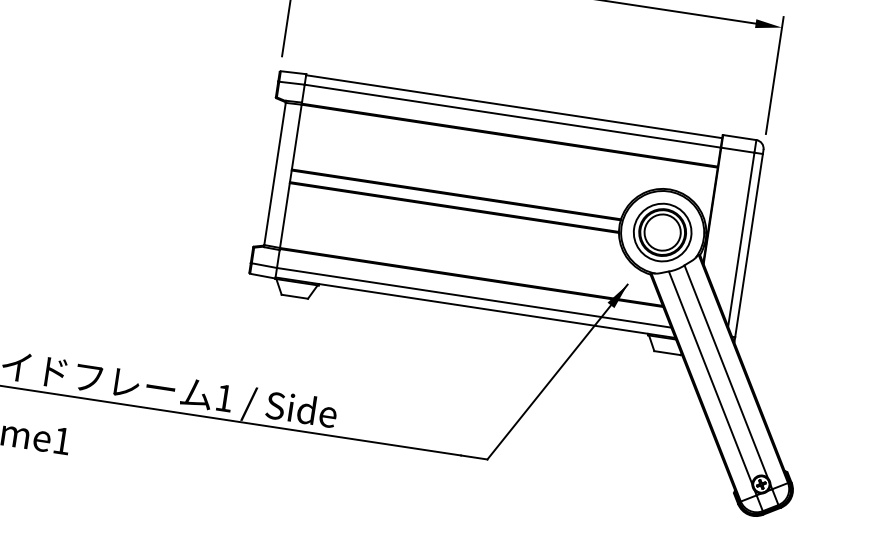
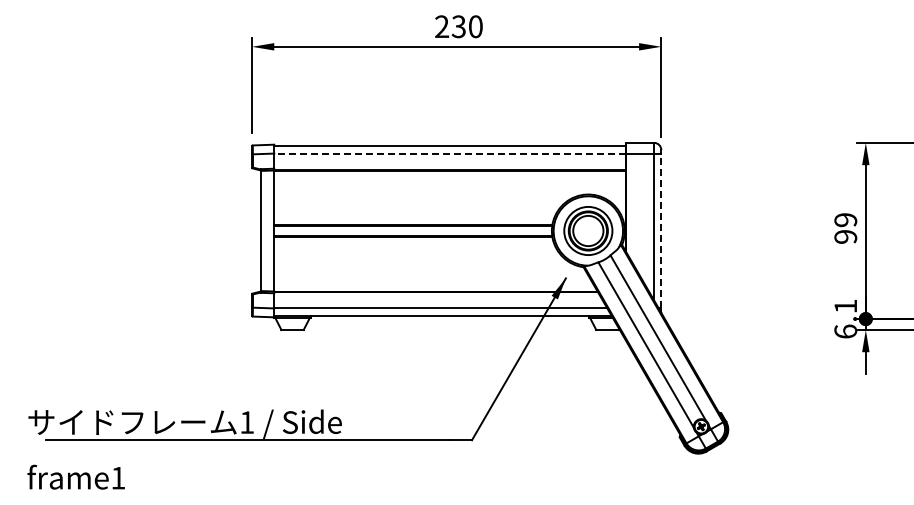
line: (512, 115) -> (449, 153), solid -> dashed
line: (749, 245) -> (661, 230), solid -> dashed

